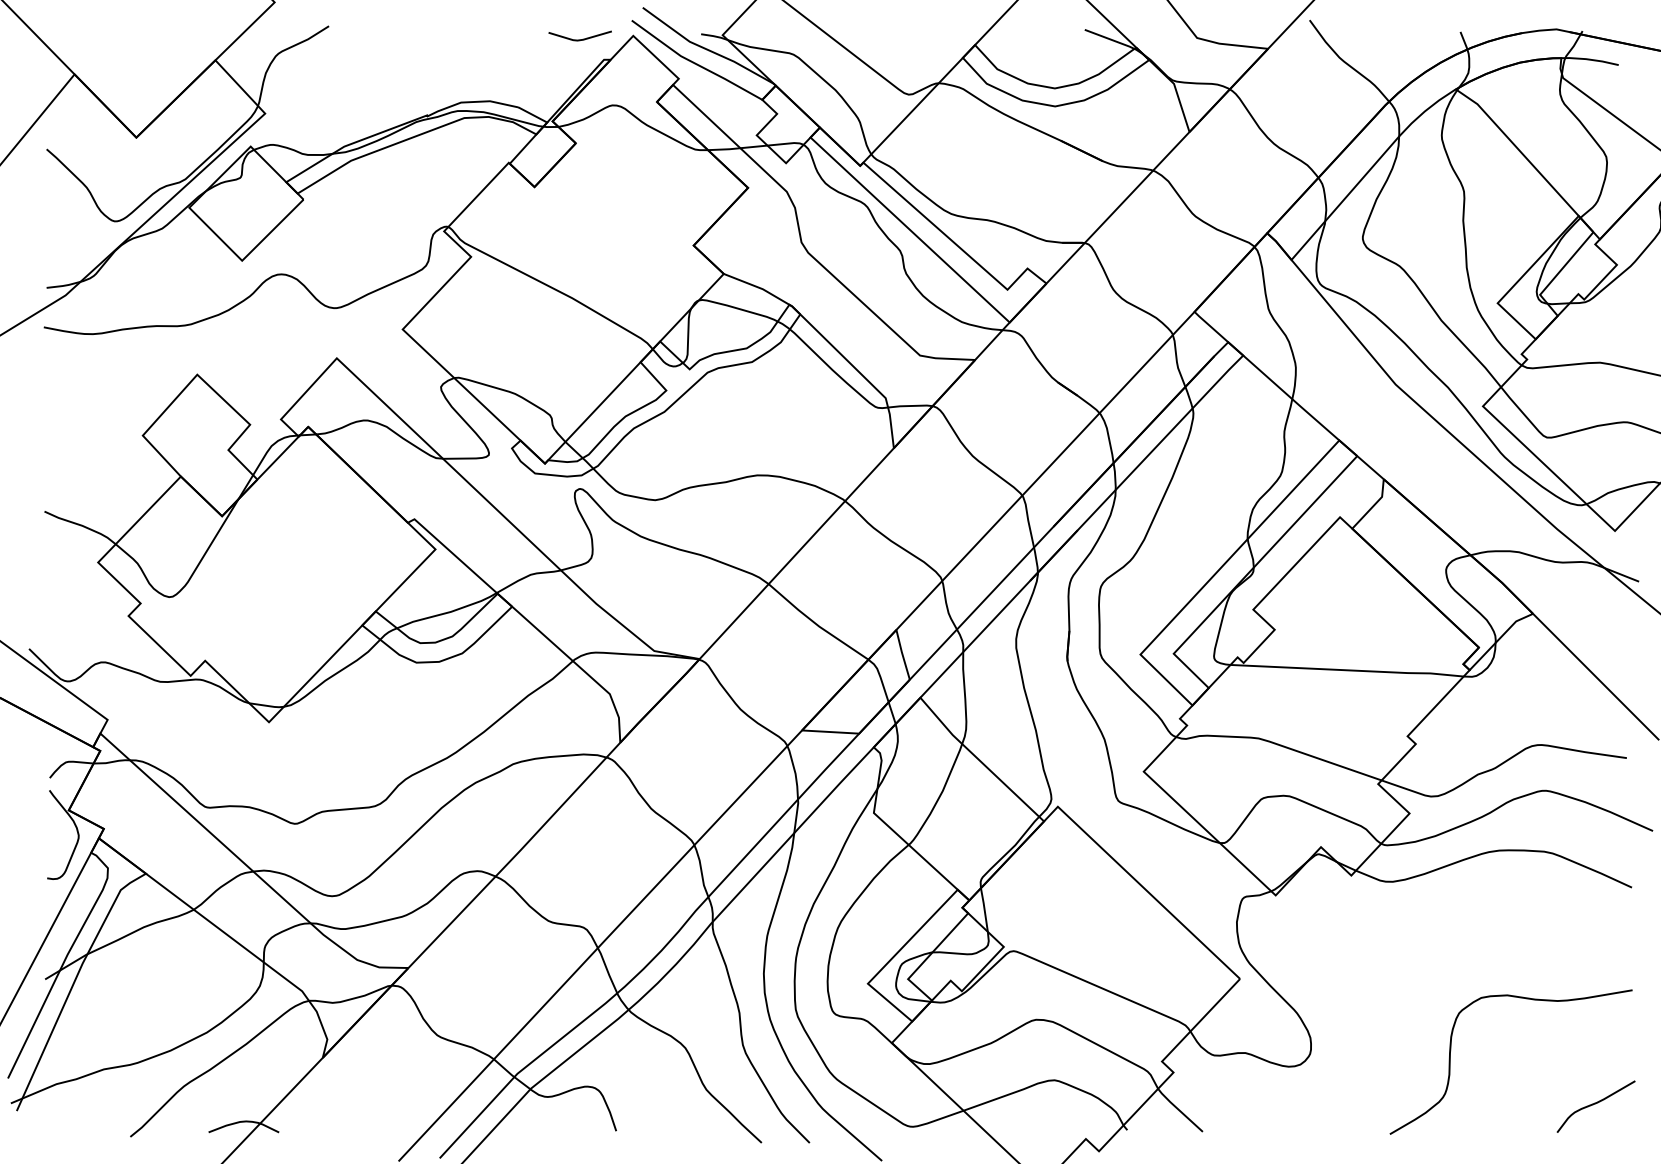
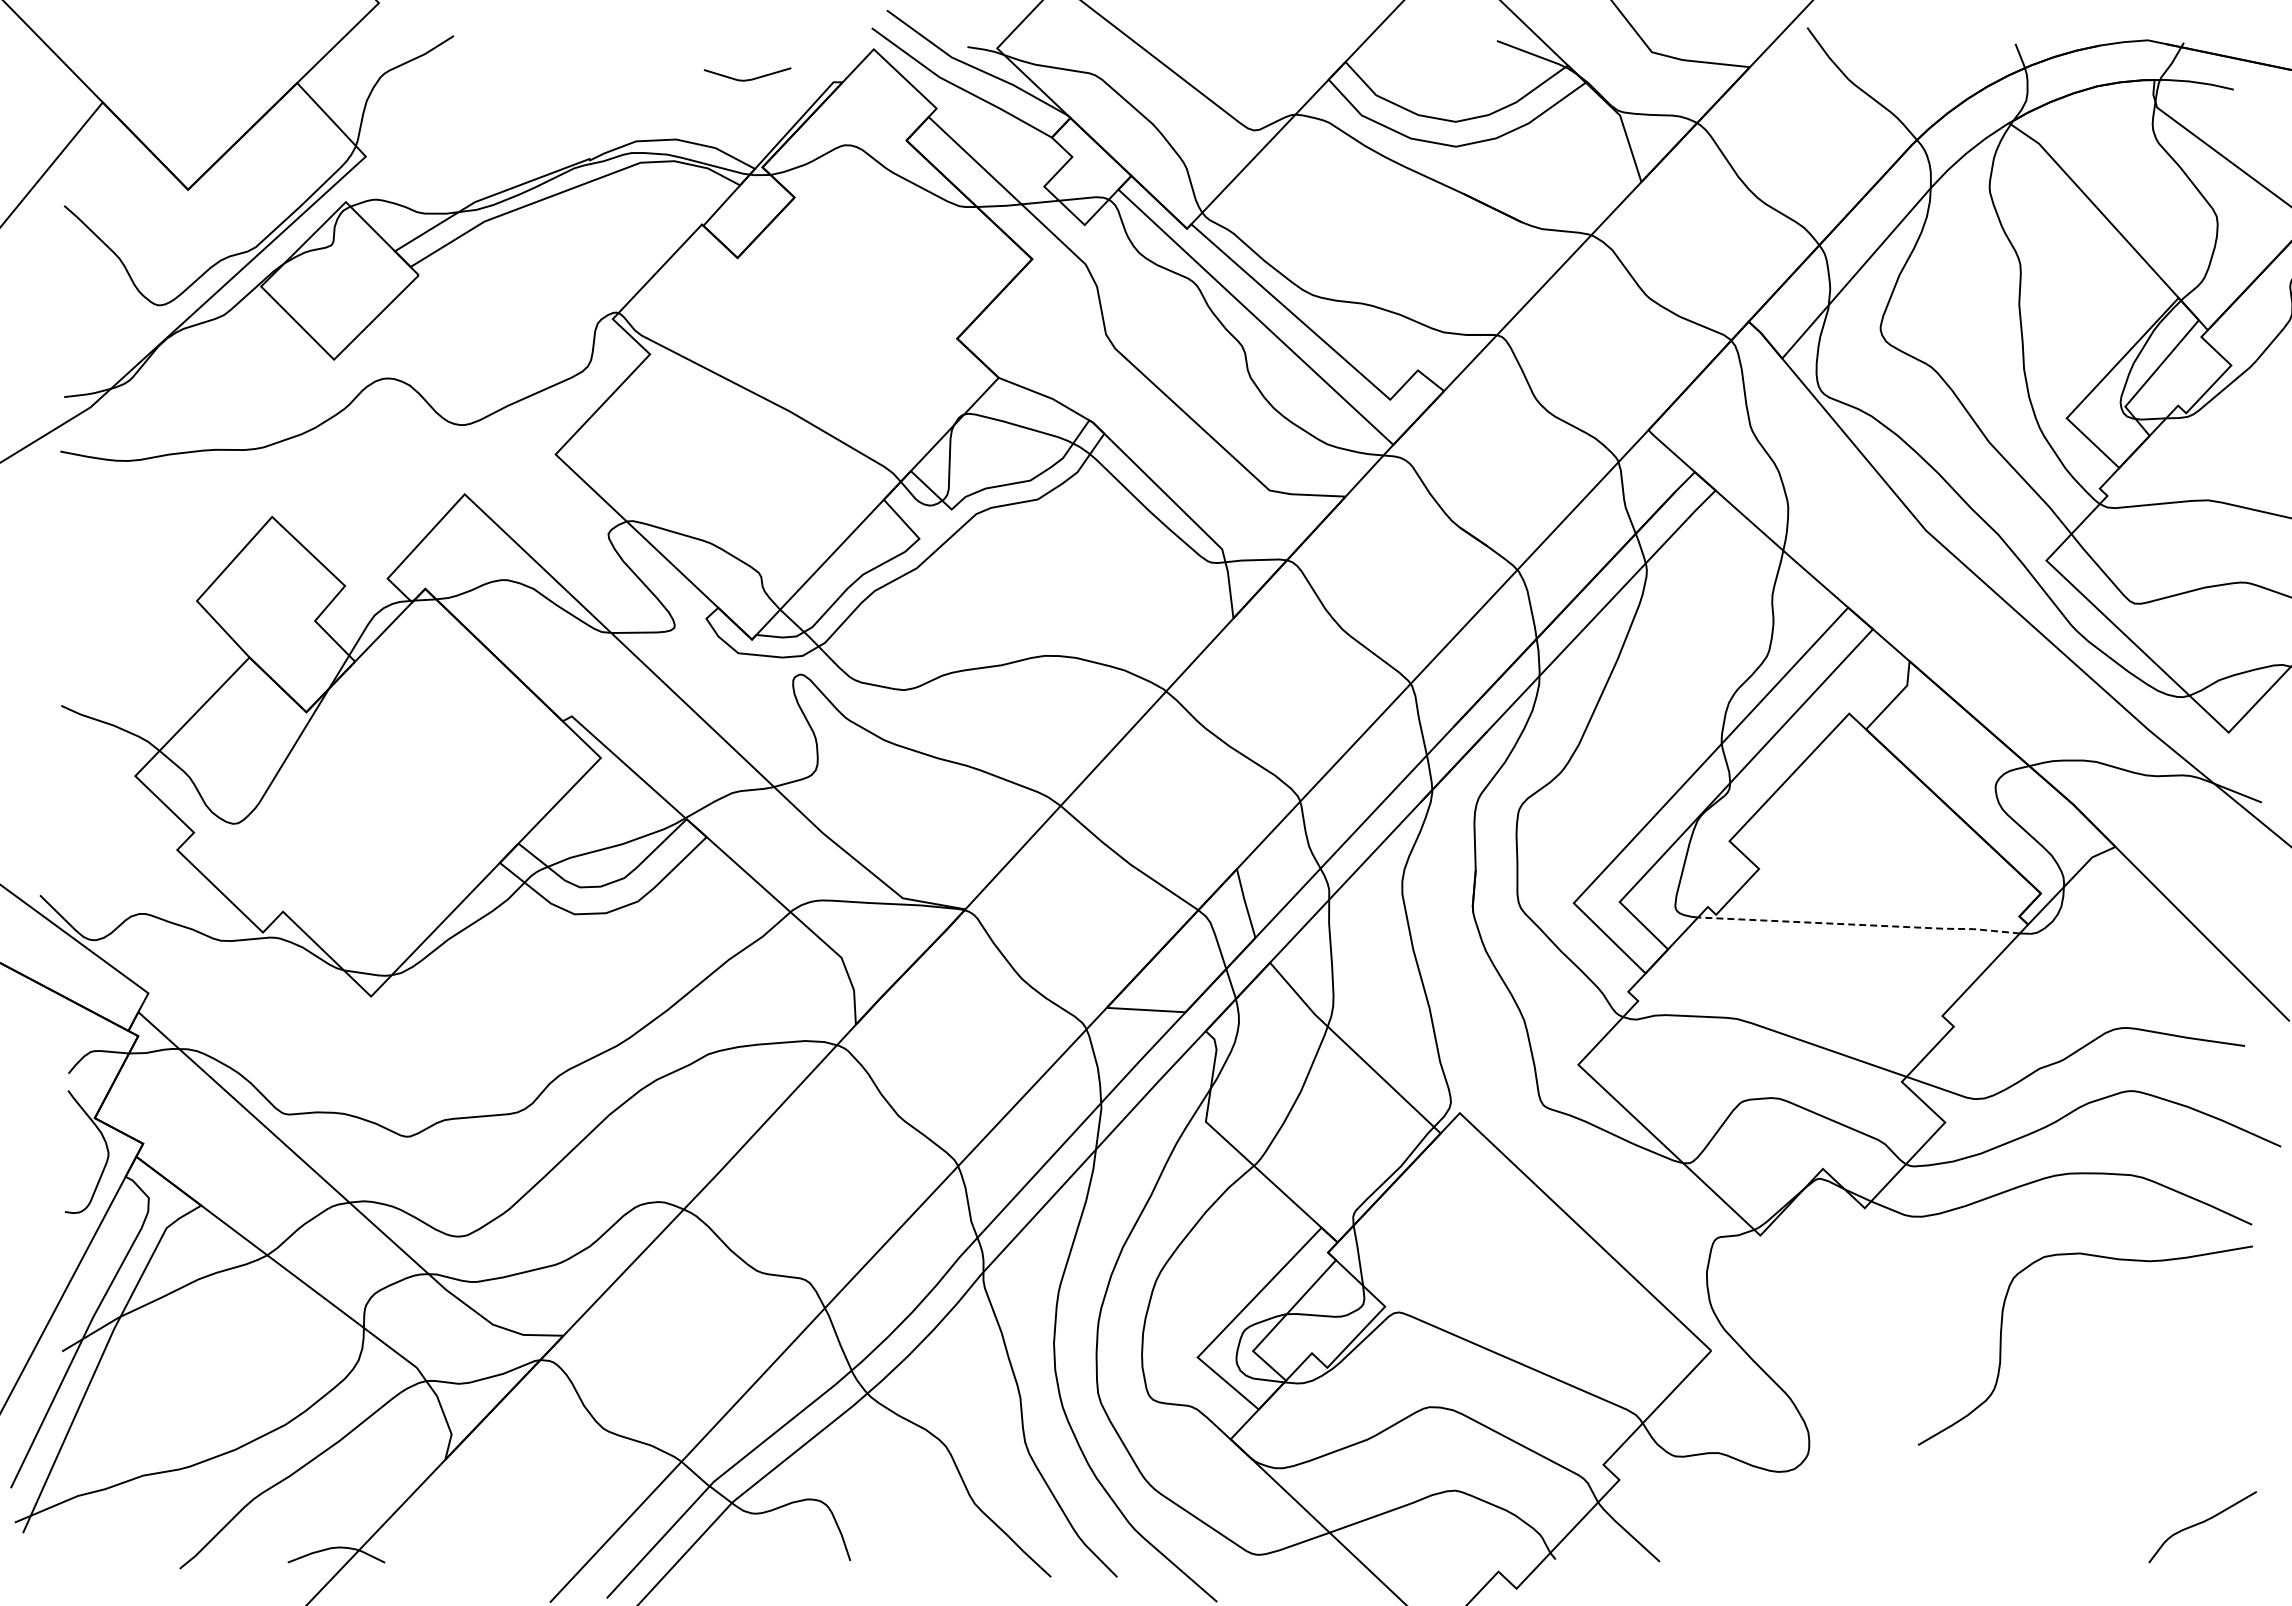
line: (580, 39) -> (747, 79), moved
line: (1348, 670) -> (1860, 924), solid -> dashed
curve: (1450, 1062) -> (2001, 1345), moved

